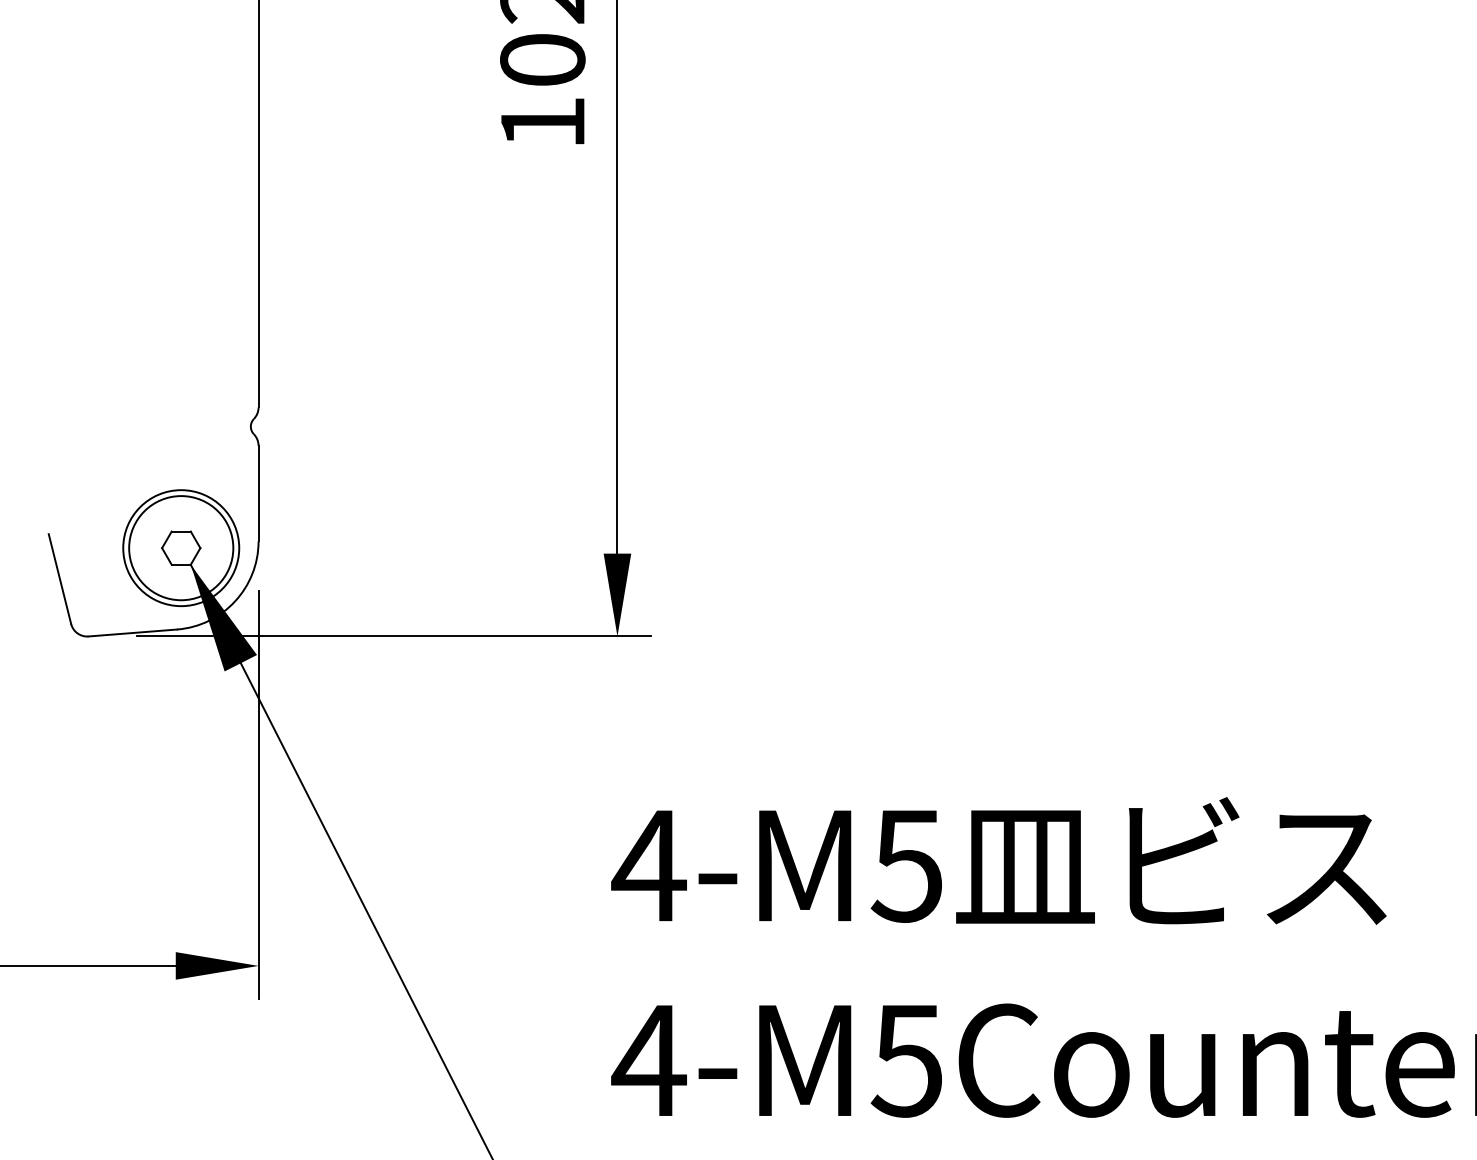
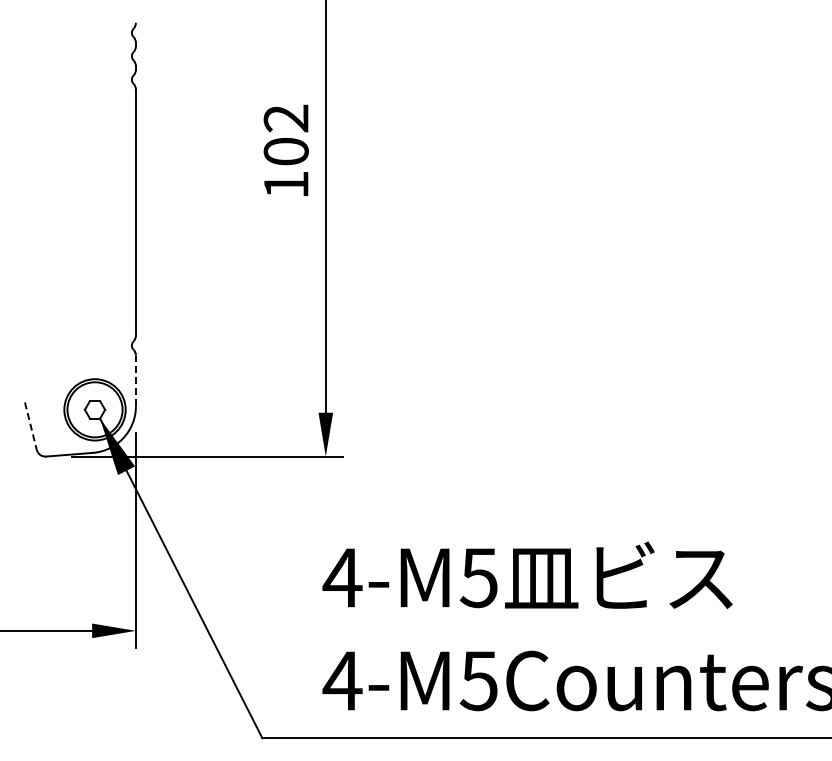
line: (257, 492) -> (135, 380), solid -> dashed
line: (61, 579) -> (31, 426), solid -> dashed

